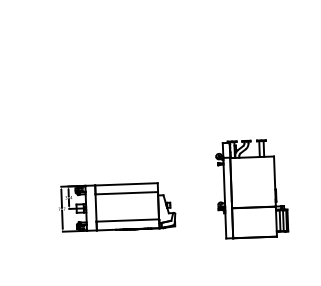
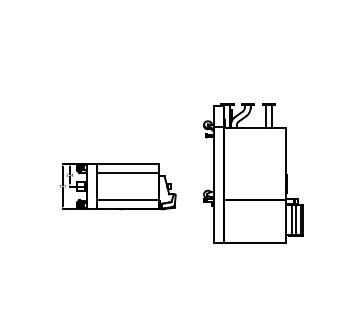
part: (252, 189) -> (253, 173), size x1.43

